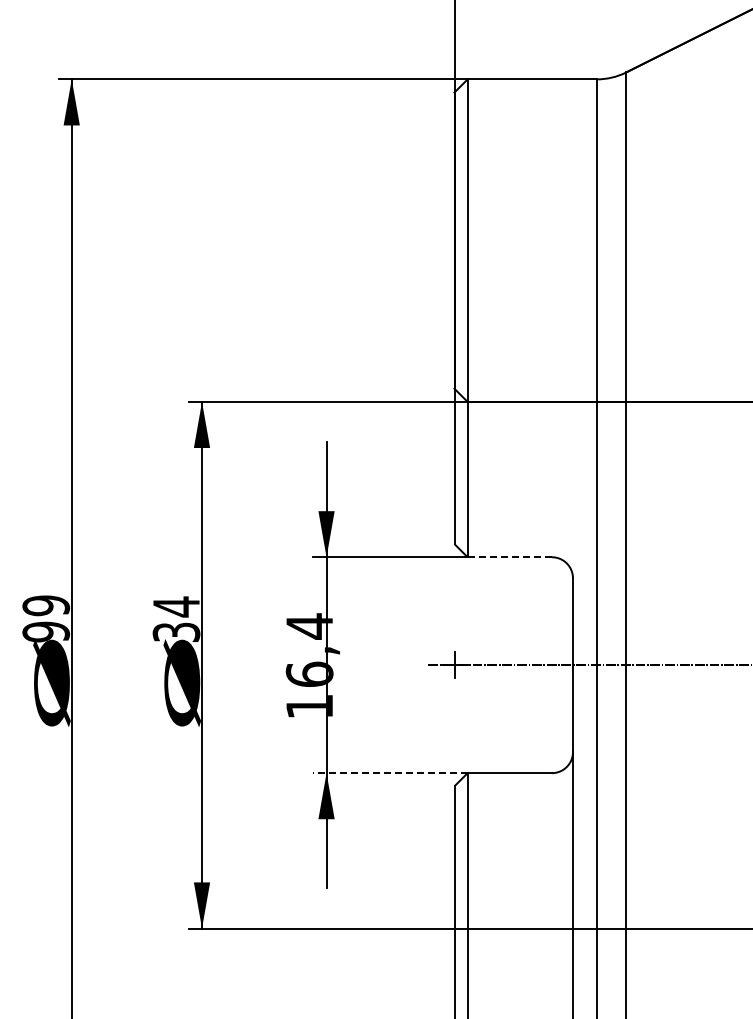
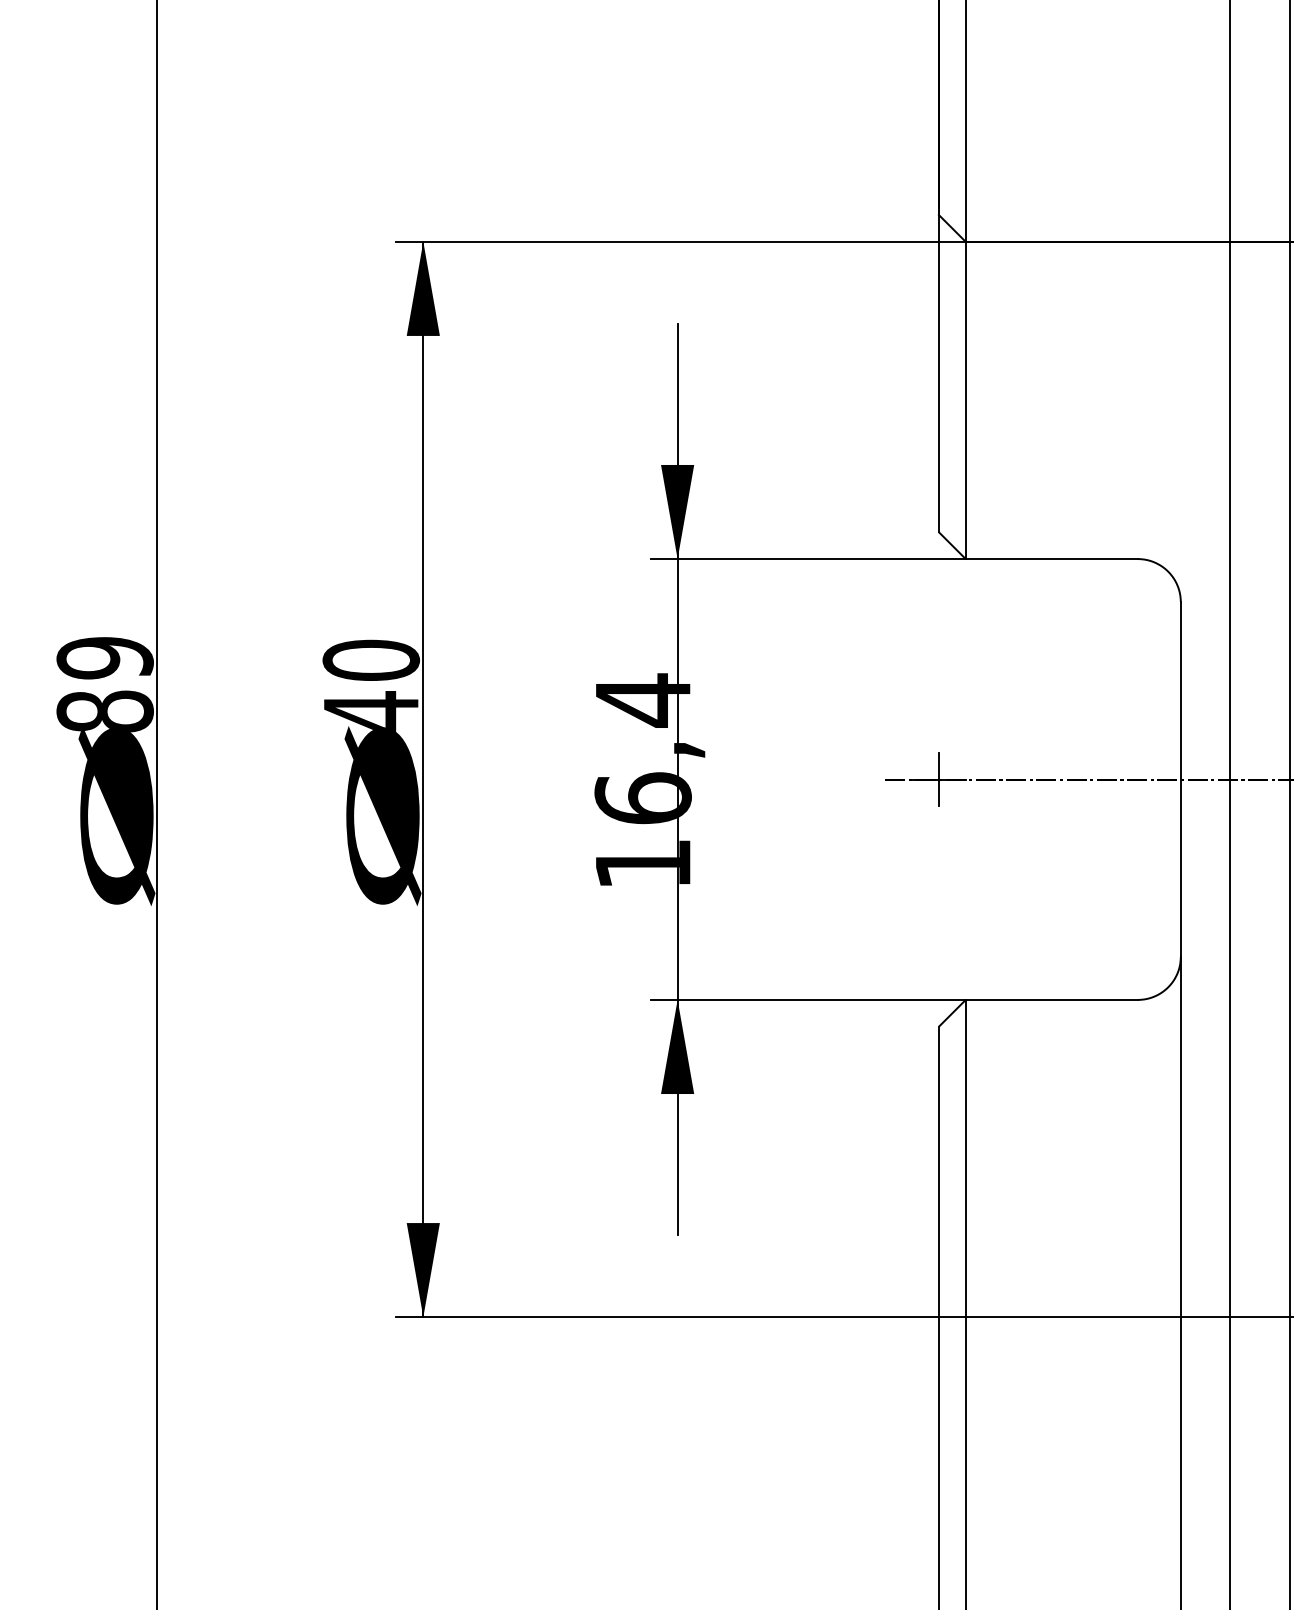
line: (510, 557) -> (1053, 559), dashed -> solid
text: (176, 618) -> (371, 684), 34 -> 40
text: (46, 631) -> (105, 710), 99 -> 89
line: (390, 773) -> (808, 1000), dashed -> solid

